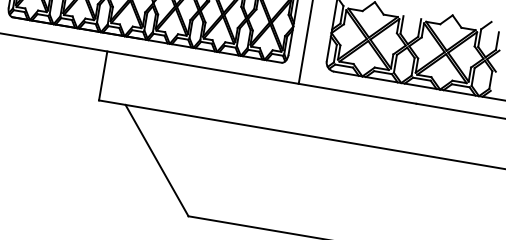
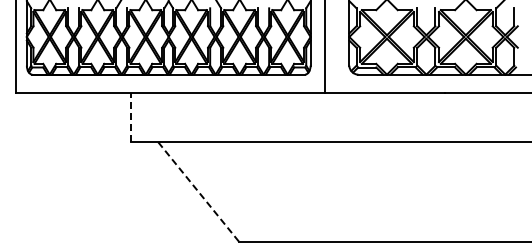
line: (103, 76) -> (131, 117), solid -> dashed
line: (157, 160) -> (198, 191), solid -> dashed

